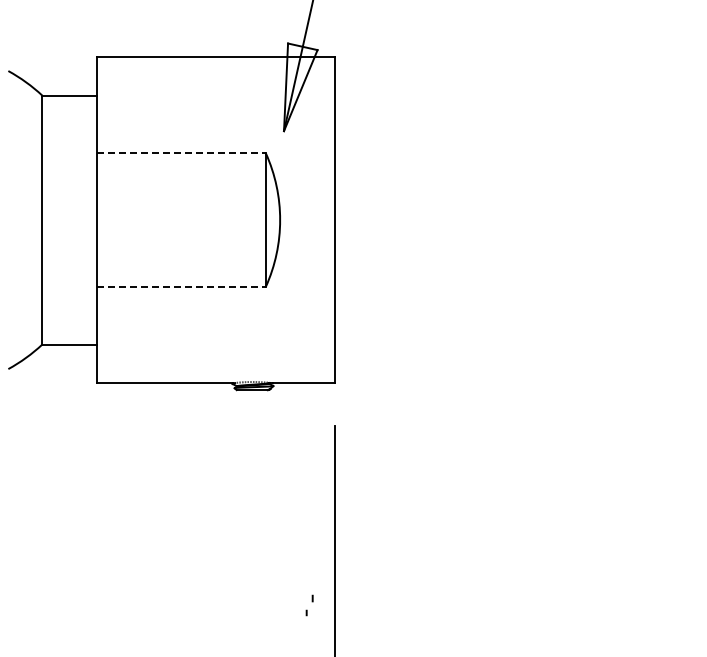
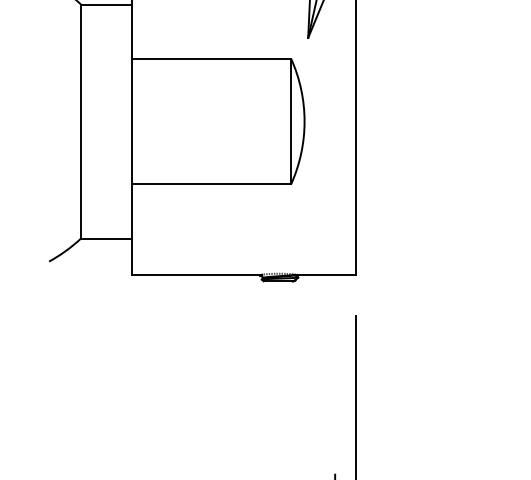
line: (181, 153) -> (211, 58), dashed -> solid
line: (181, 286) -> (211, 183), dashed -> solid

